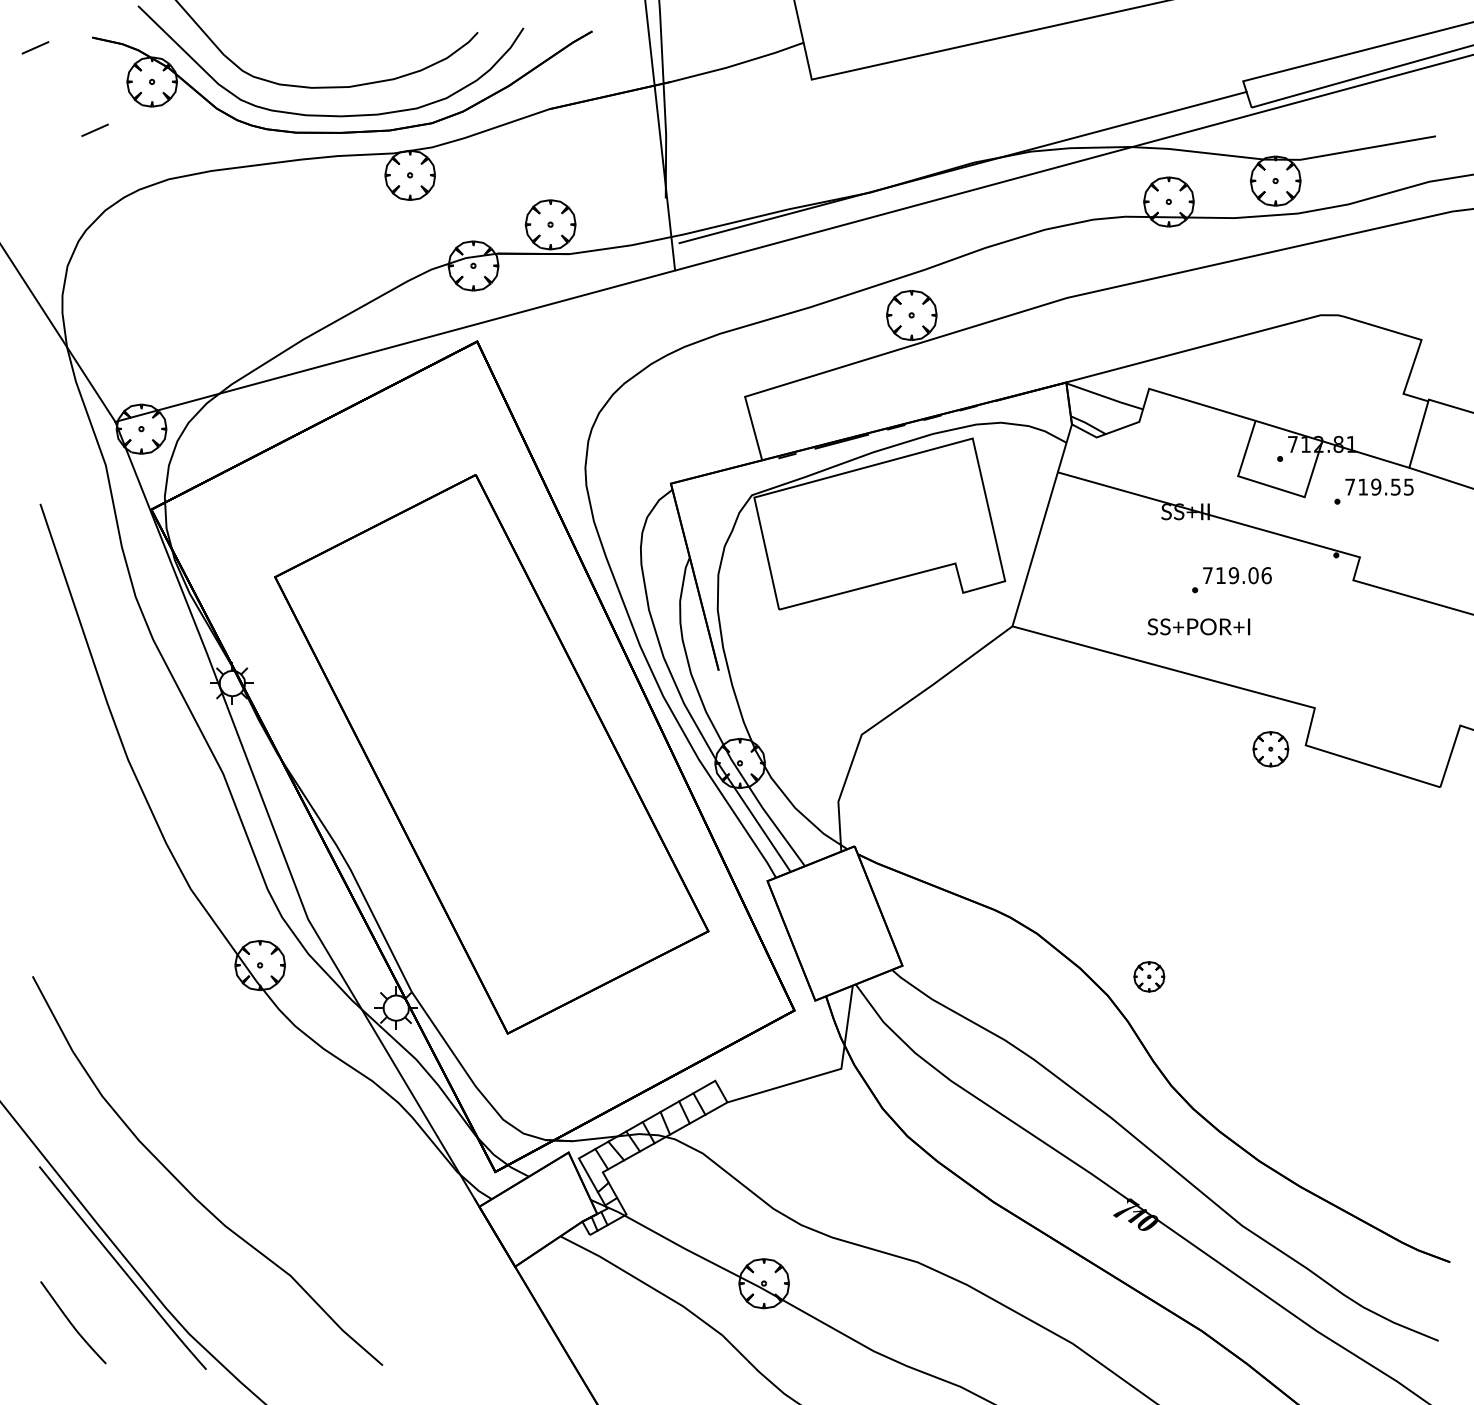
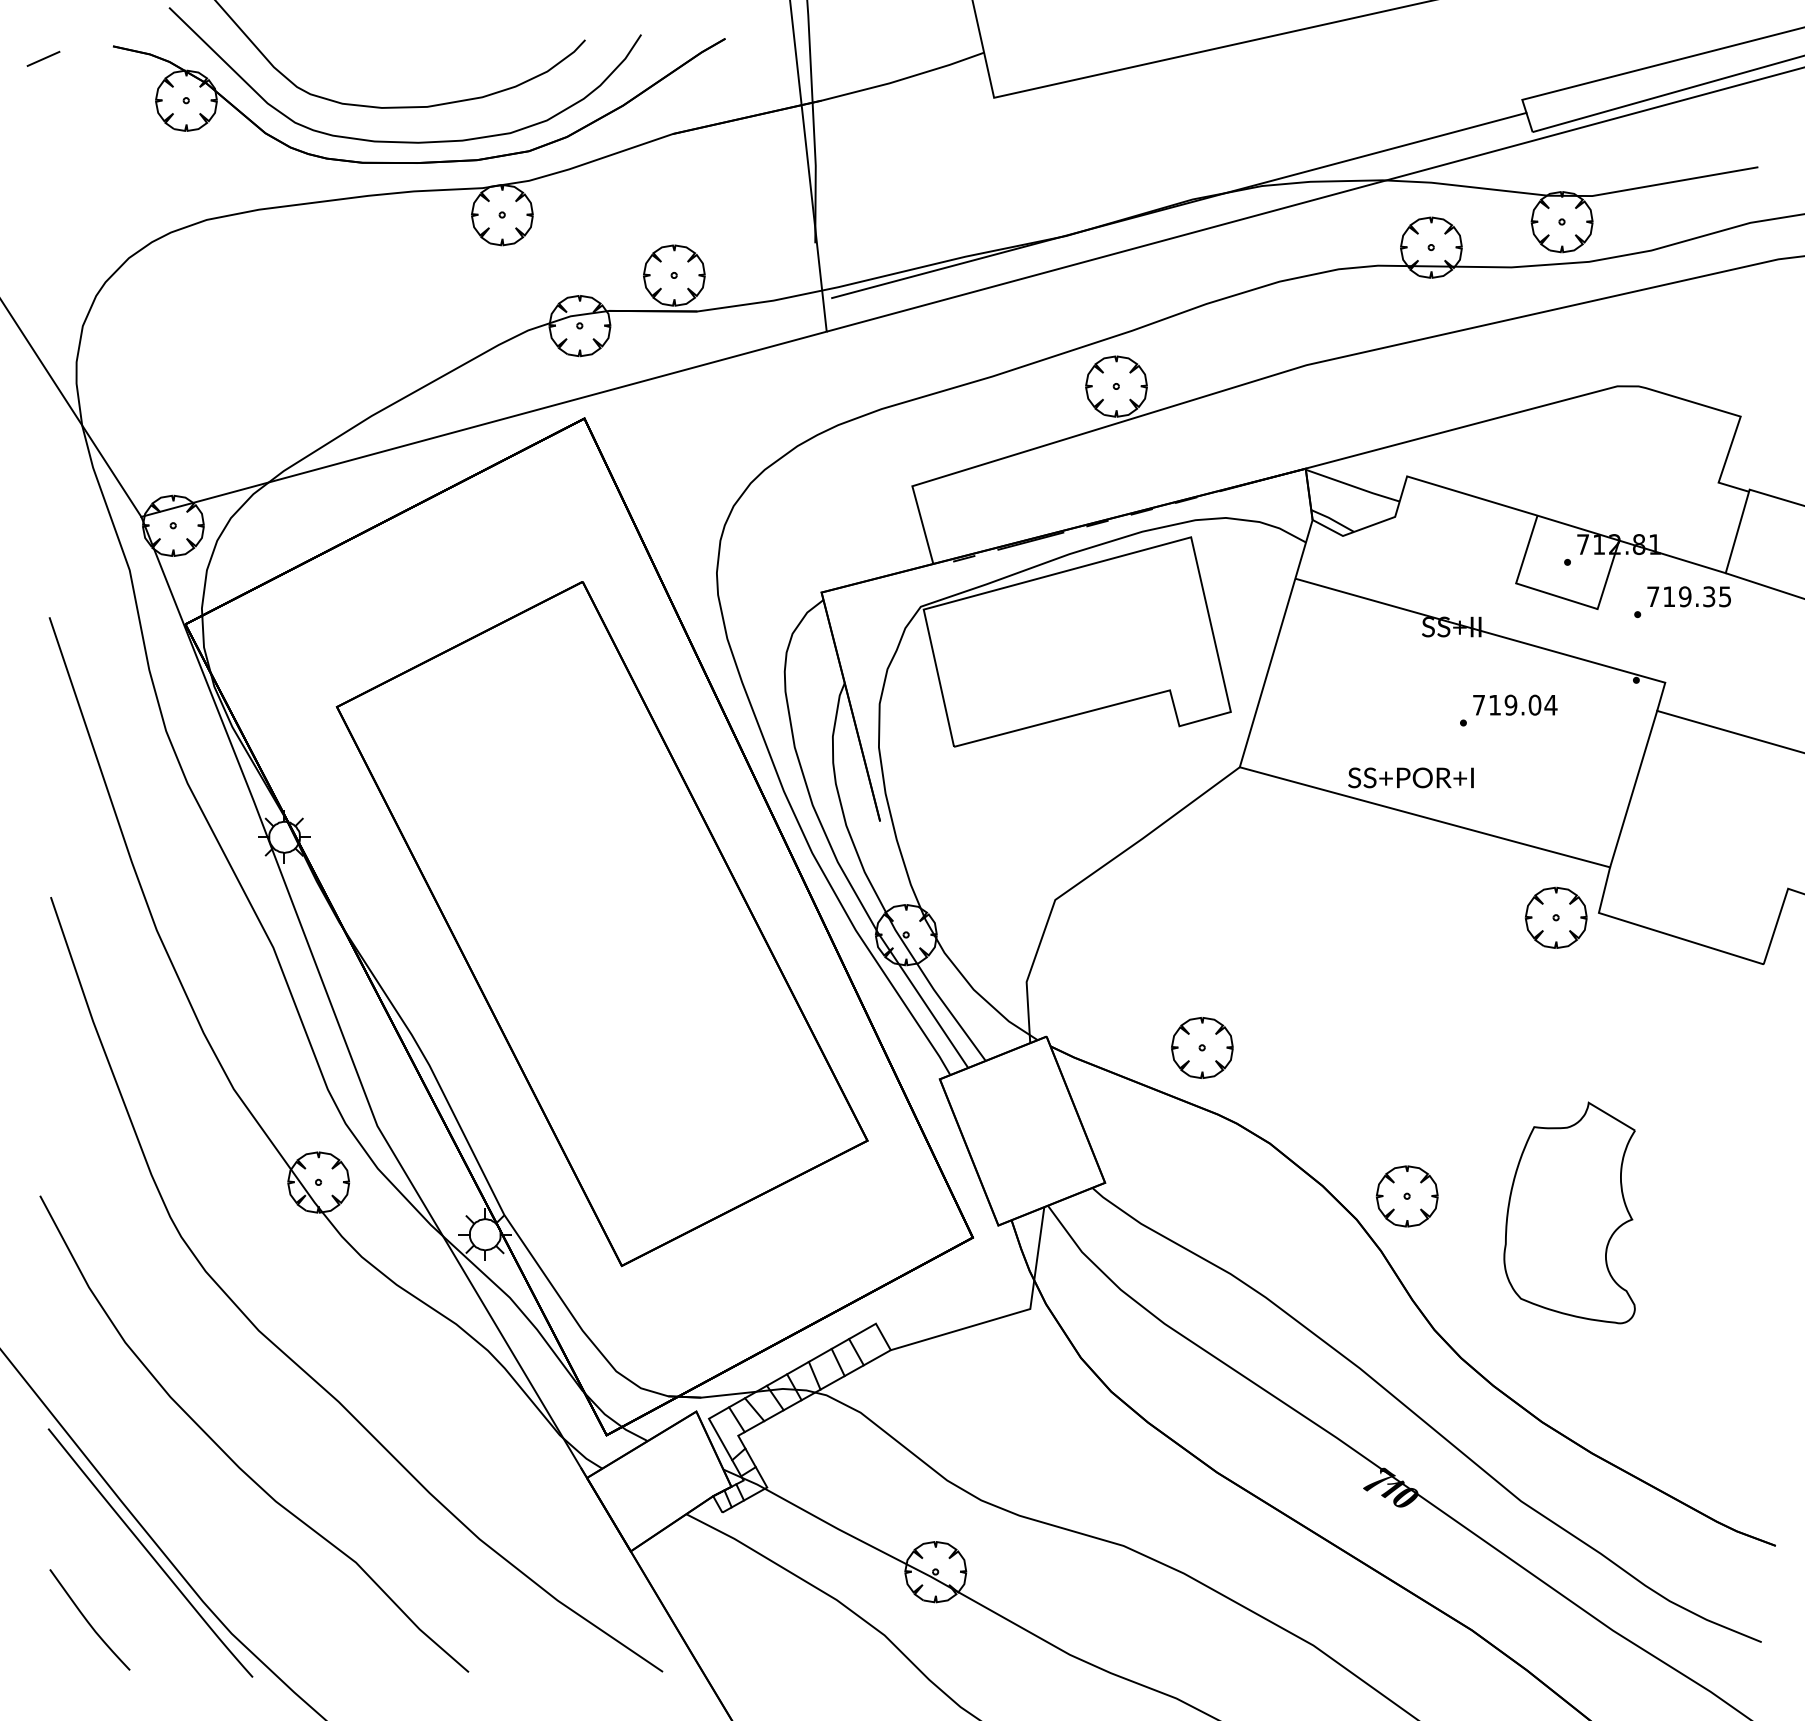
line: (95, 129) -> (116, 159), removed
text: (1396, 486) -> (1709, 596), 719.55 -> 719.35
text: (1266, 575) -> (1550, 704), 719.06 -> 719.04
text: (1198, 626) -> (1410, 777), moved
line: (1334, 643) -> (1633, 788), added
part: (1270, 749) -> (1555, 917), size x1.43
part: (982, 855) -> (1202, 1047), added
part: (1149, 976) -> (1407, 1196), size x1.67
part: (1281, 989) -> (1569, 1212), added
curve: (234, 1105) -> (287, 1354), added

